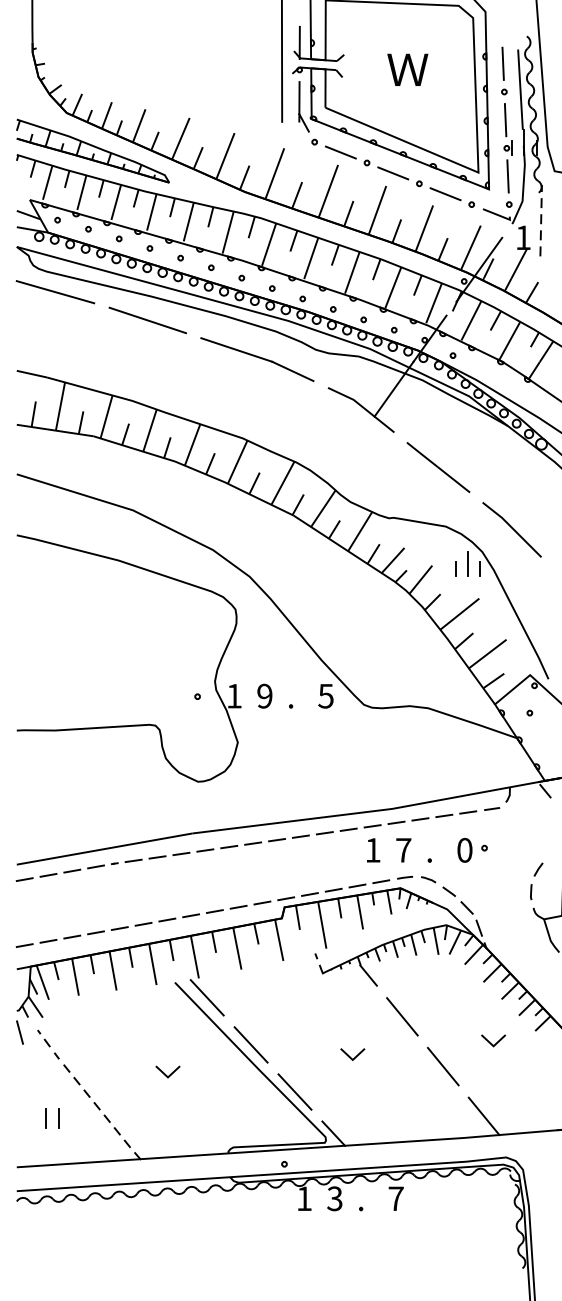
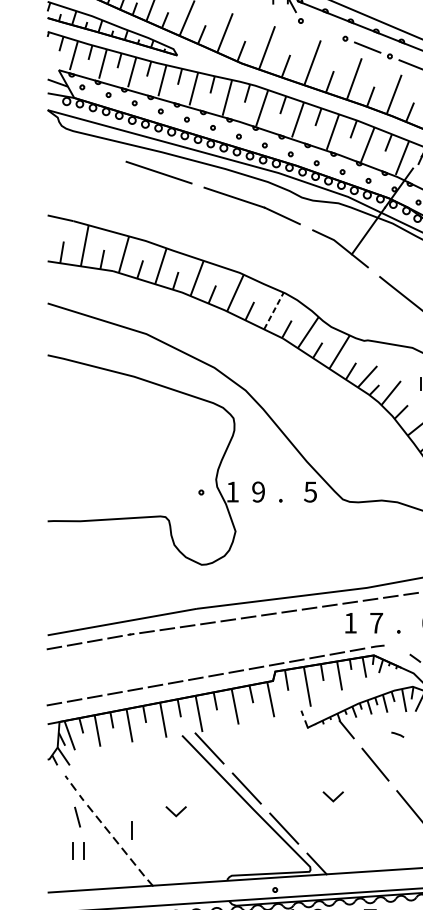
line: (340, 152) -> (322, 29), removed
line: (55, 292) -> (80, 148), removed
line: (283, 482) -> (274, 310), solid -> dashed
line: (428, 879) -> (397, 734), moved
line: (19, 1032) -> (77, 817), moved
line: (115, 1094) -> (131, 830), added

